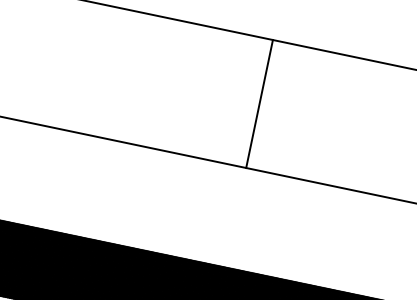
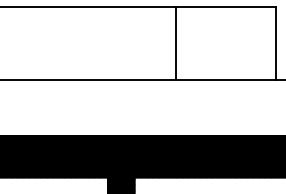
line: (259, 104) -> (176, 43), moved

